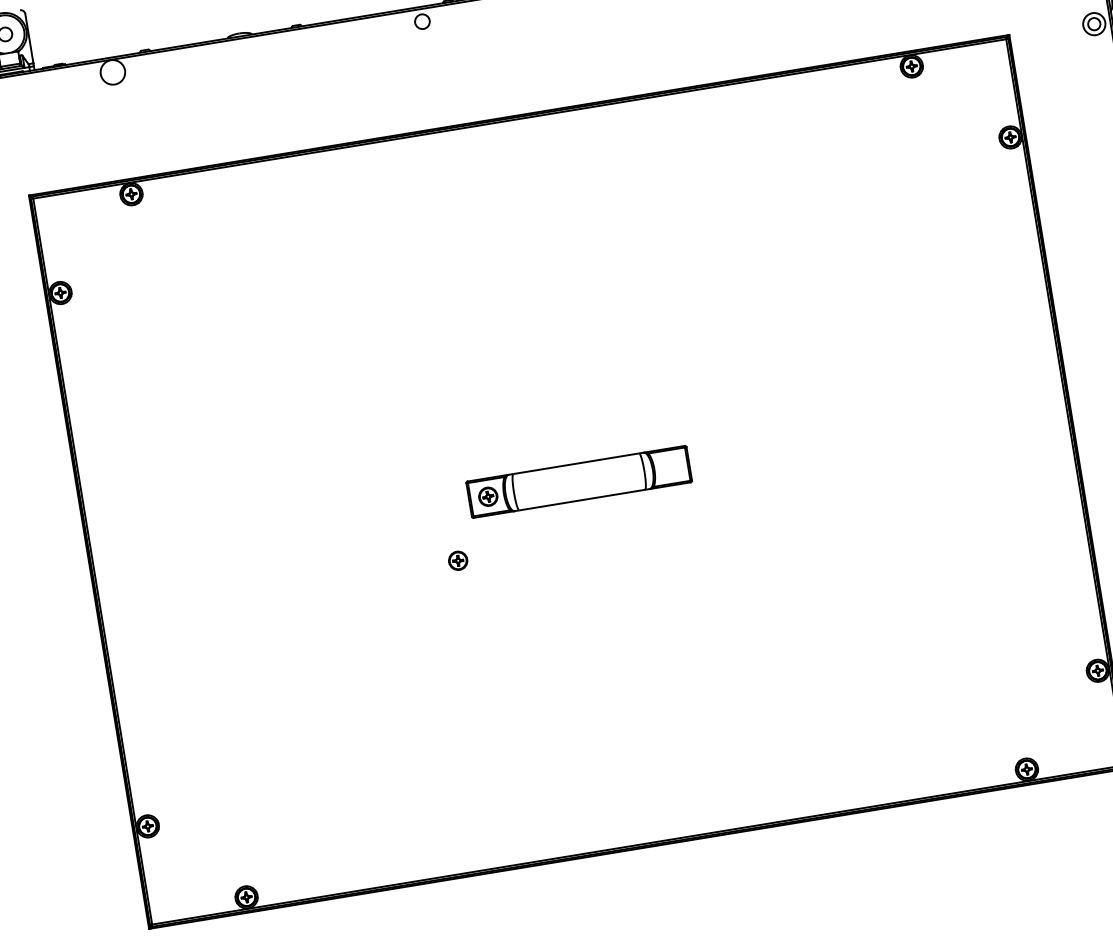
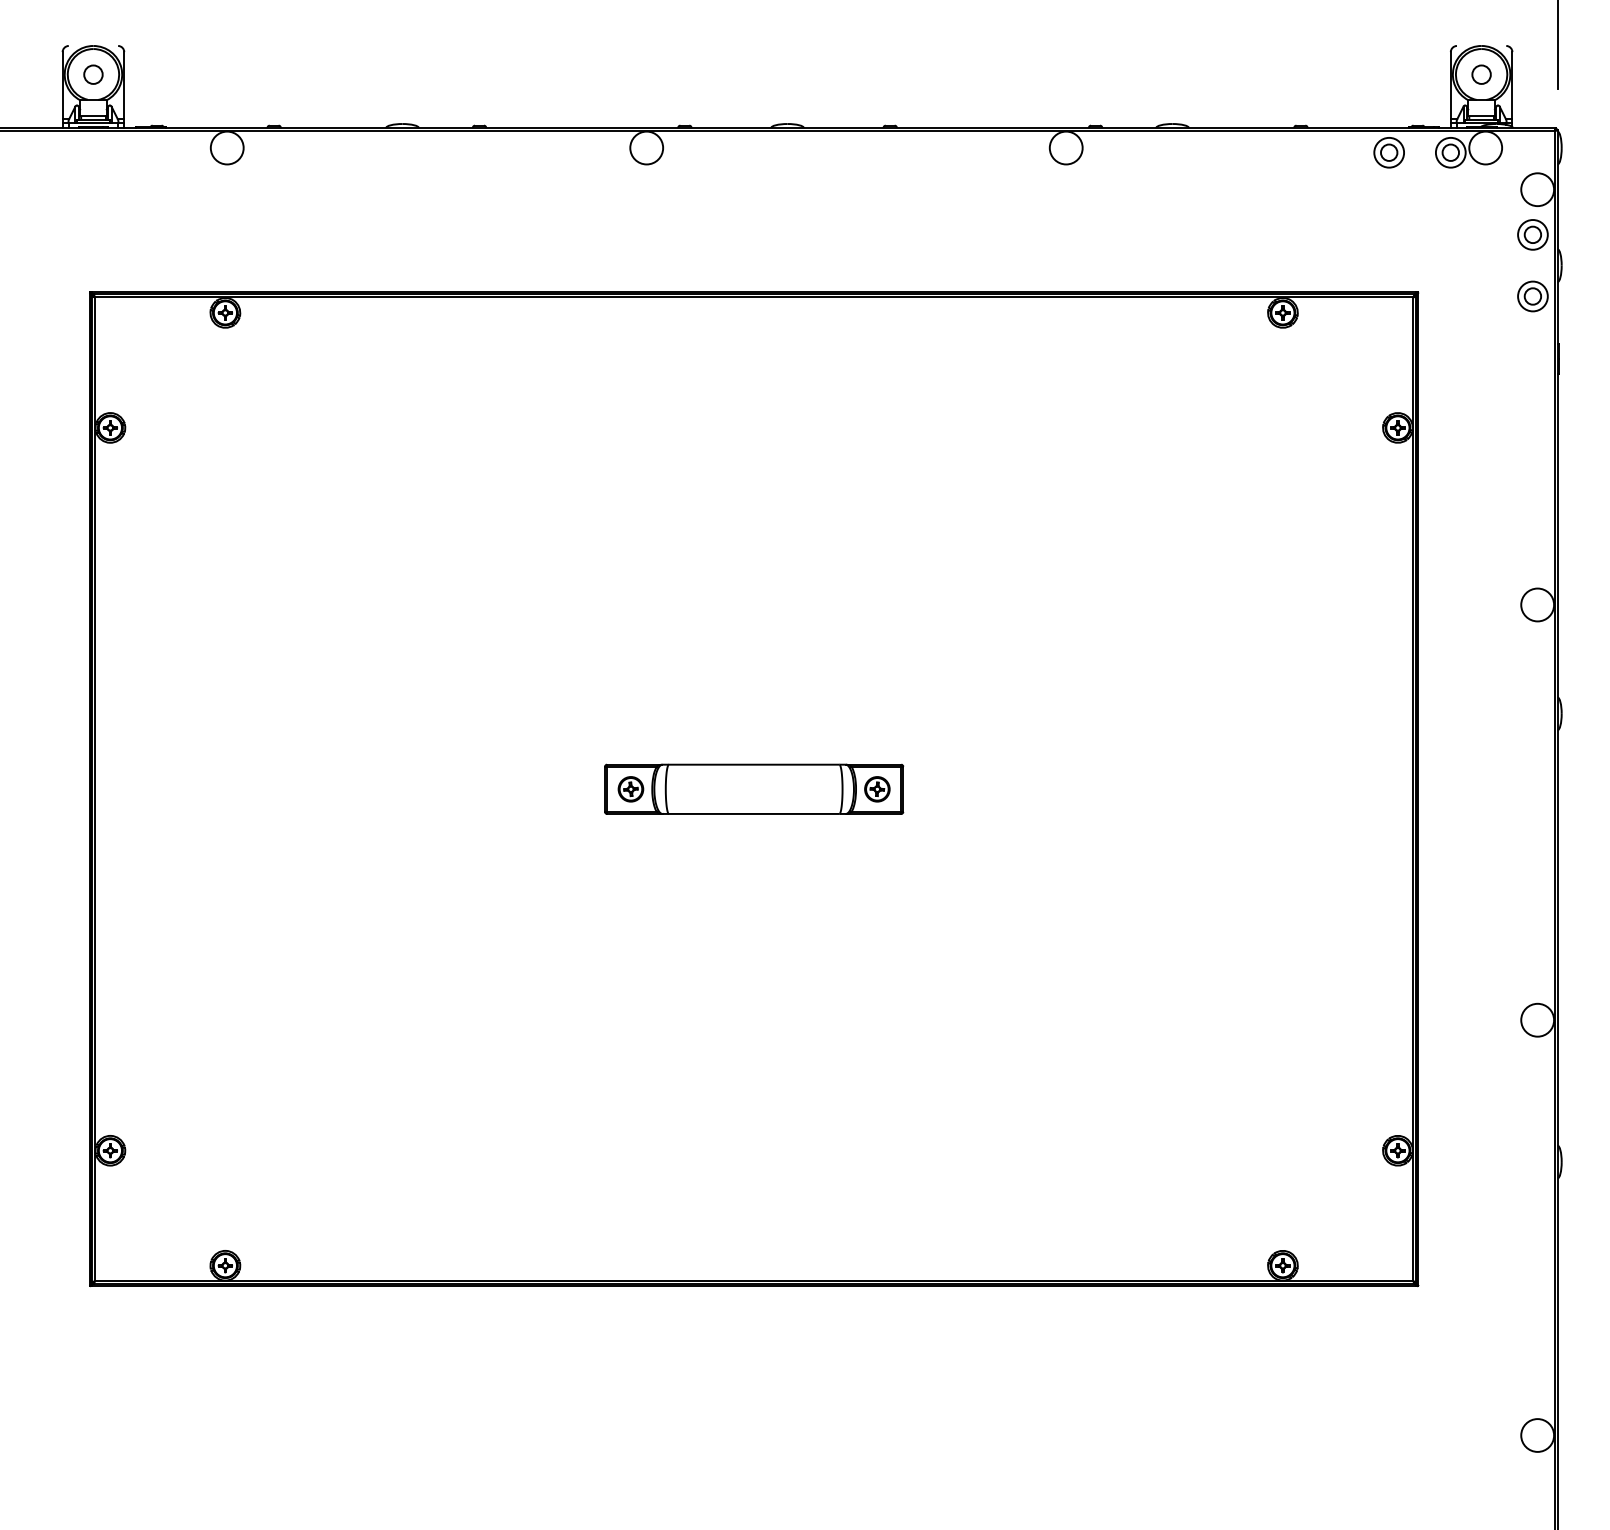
circle: (422, 21) -> (646, 147), size x1.67
part: (458, 560) -> (877, 789), moved

